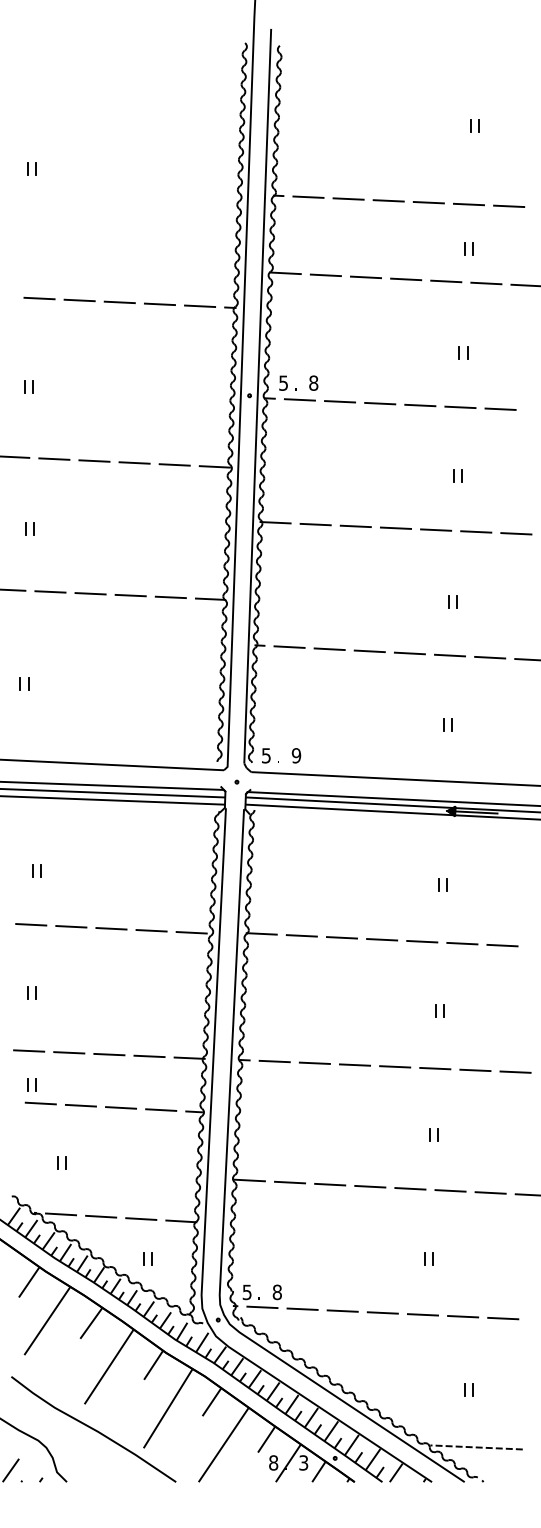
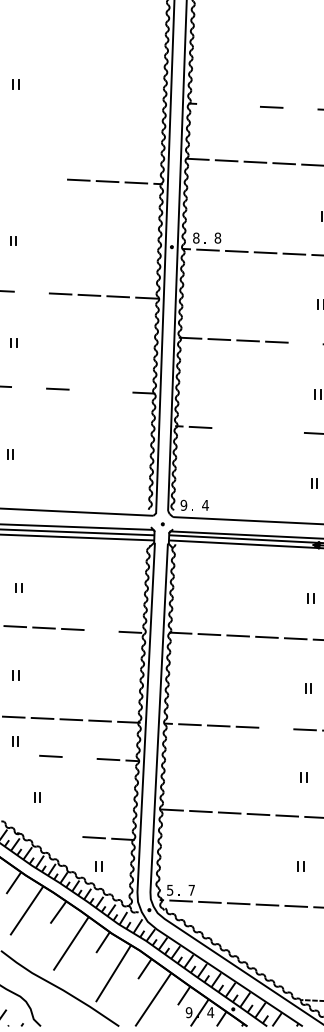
line: (308, 196) -> (214, 104), removed
line: (348, 198) -> (242, 105), removed
line: (428, 202) -> (300, 108), removed
line: (39, 298) -> (21, 177), removed
line: (79, 300) -> (49, 178), removed
text: (283, 382) -> (196, 237), 5 -> 8
line: (54, 458) -> (31, 292), removed
line: (436, 529) -> (305, 343), removed
line: (50, 591) -> (29, 387), removed
line: (130, 595) -> (86, 390), removed
line: (170, 597) -> (115, 391), removed
line: (329, 649) -> (229, 429), removed
line: (369, 651) -> (257, 430), removed
line: (409, 653) -> (286, 432), removed
text: (265, 755) -> (183, 505), 5 -> 9
text: (296, 755) -> (205, 505), 9 -> 4
line: (151, 930) -> (101, 630), removed
line: (395, 1066) -> (276, 728), removed
line: (40, 1103) -> (21, 754), removed
line: (121, 1107) -> (80, 757), removed
line: (61, 1214) -> (36, 834), removed
line: (101, 1216) -> (65, 835), removed
text: (276, 1292) -> (191, 890), 8 -> 7
text: (273, 1462) -> (189, 1012), 8 -> 9
text: (303, 1462) -> (210, 1012), 3 -> 4

